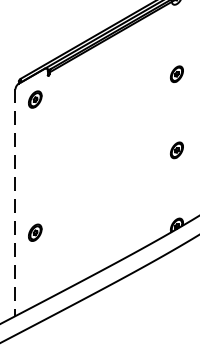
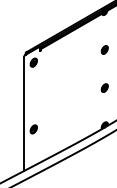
line: (14, 203) -> (23, 114), dashed -> solid

